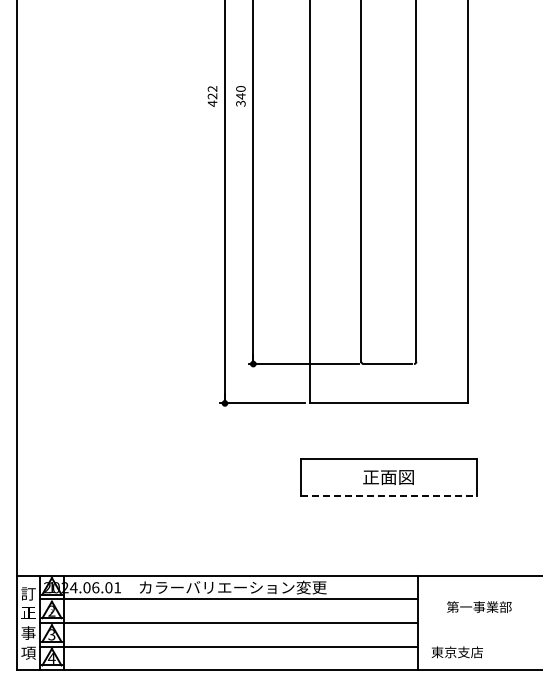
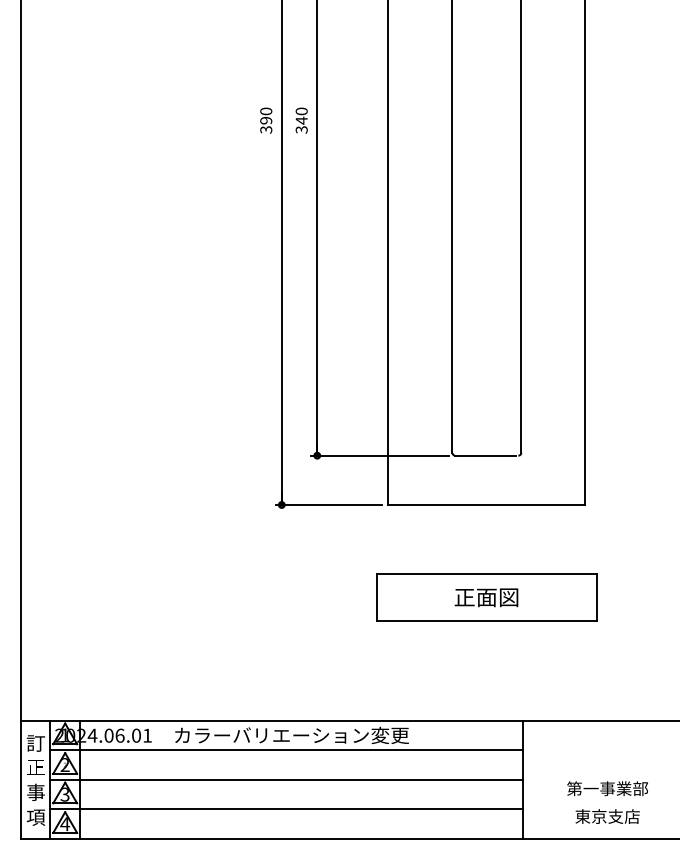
text: (212, 96) -> (266, 120), 422 -> 390
line: (389, 496) -> (487, 621), dashed -> solid
text: (479, 606) -> (607, 787), moved
text: (456, 652) -> (606, 816), moved

